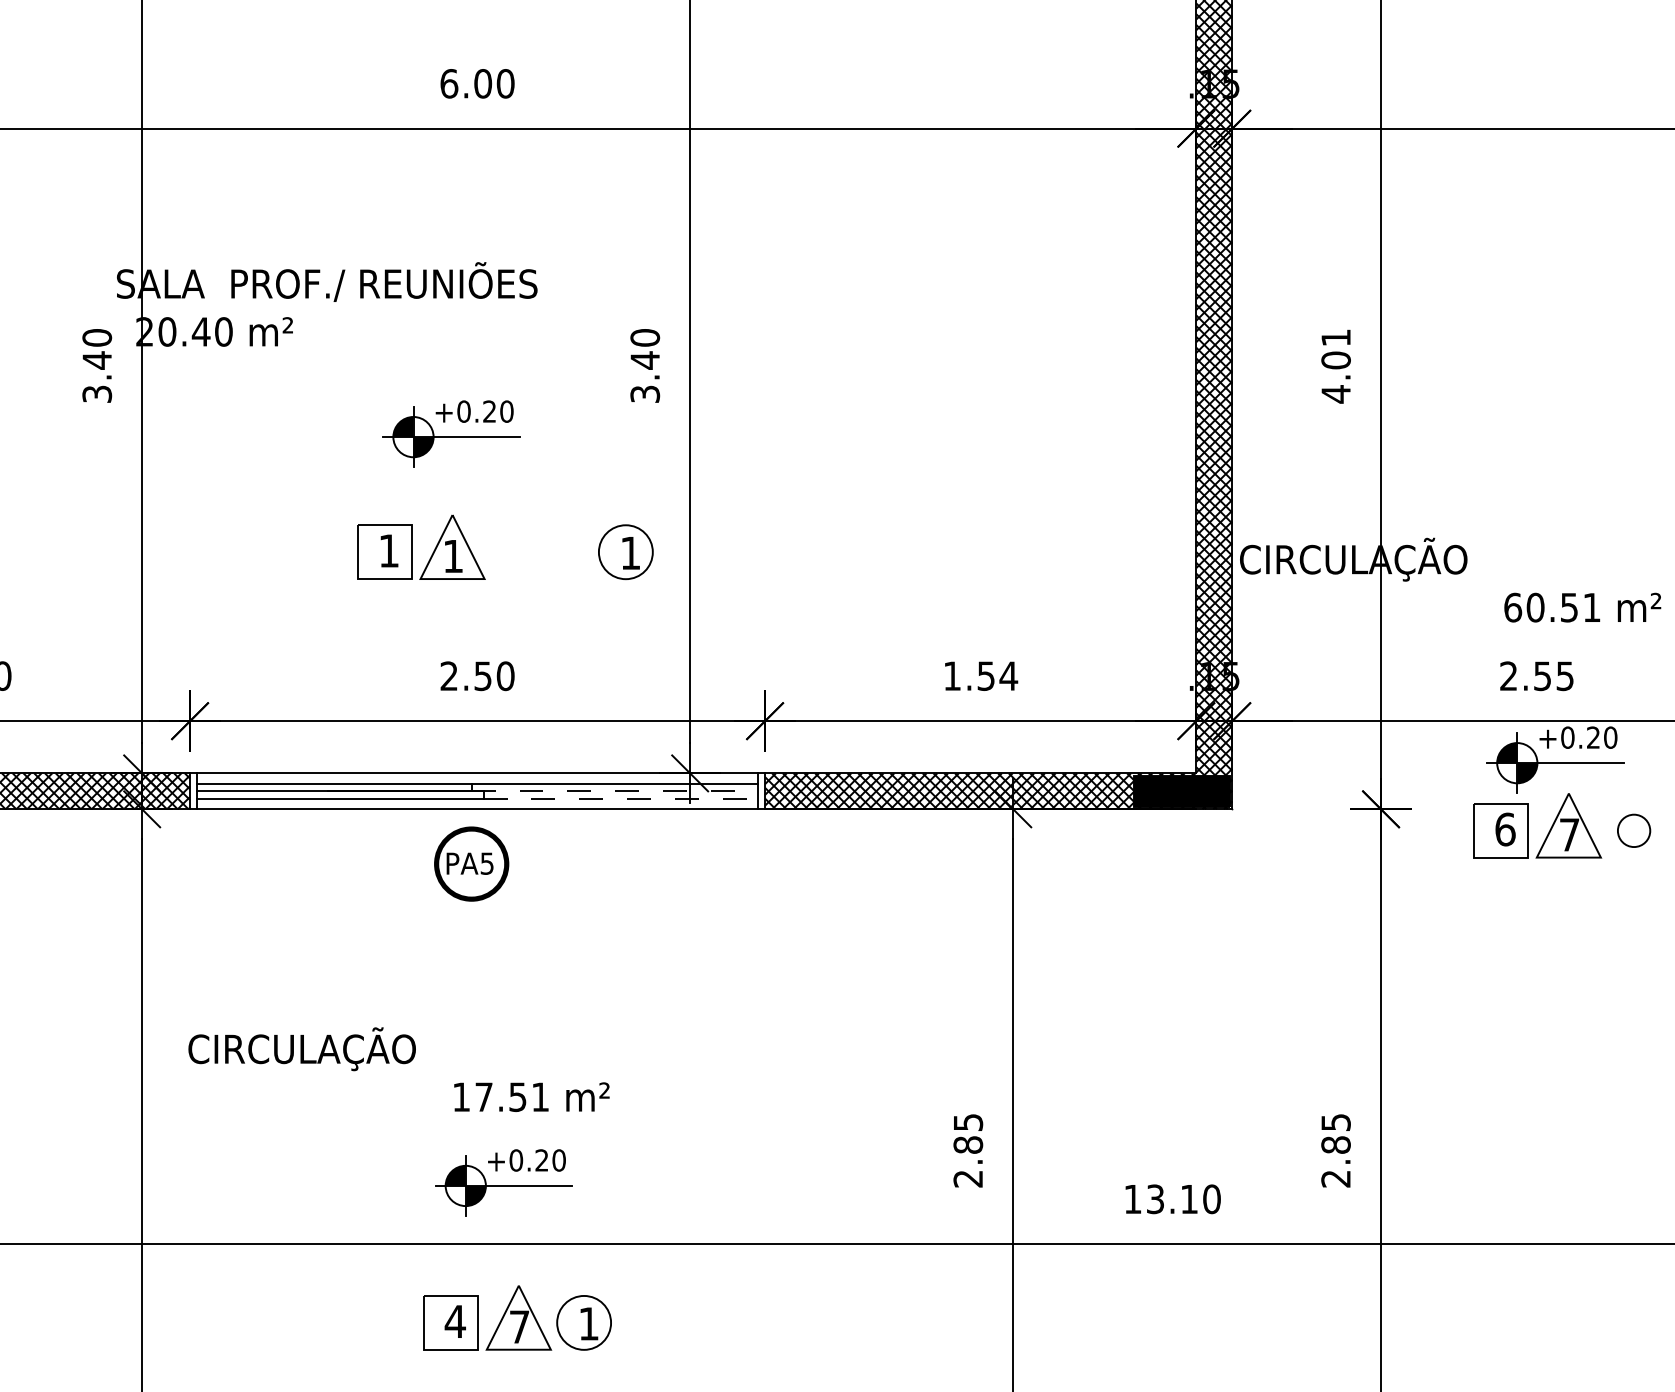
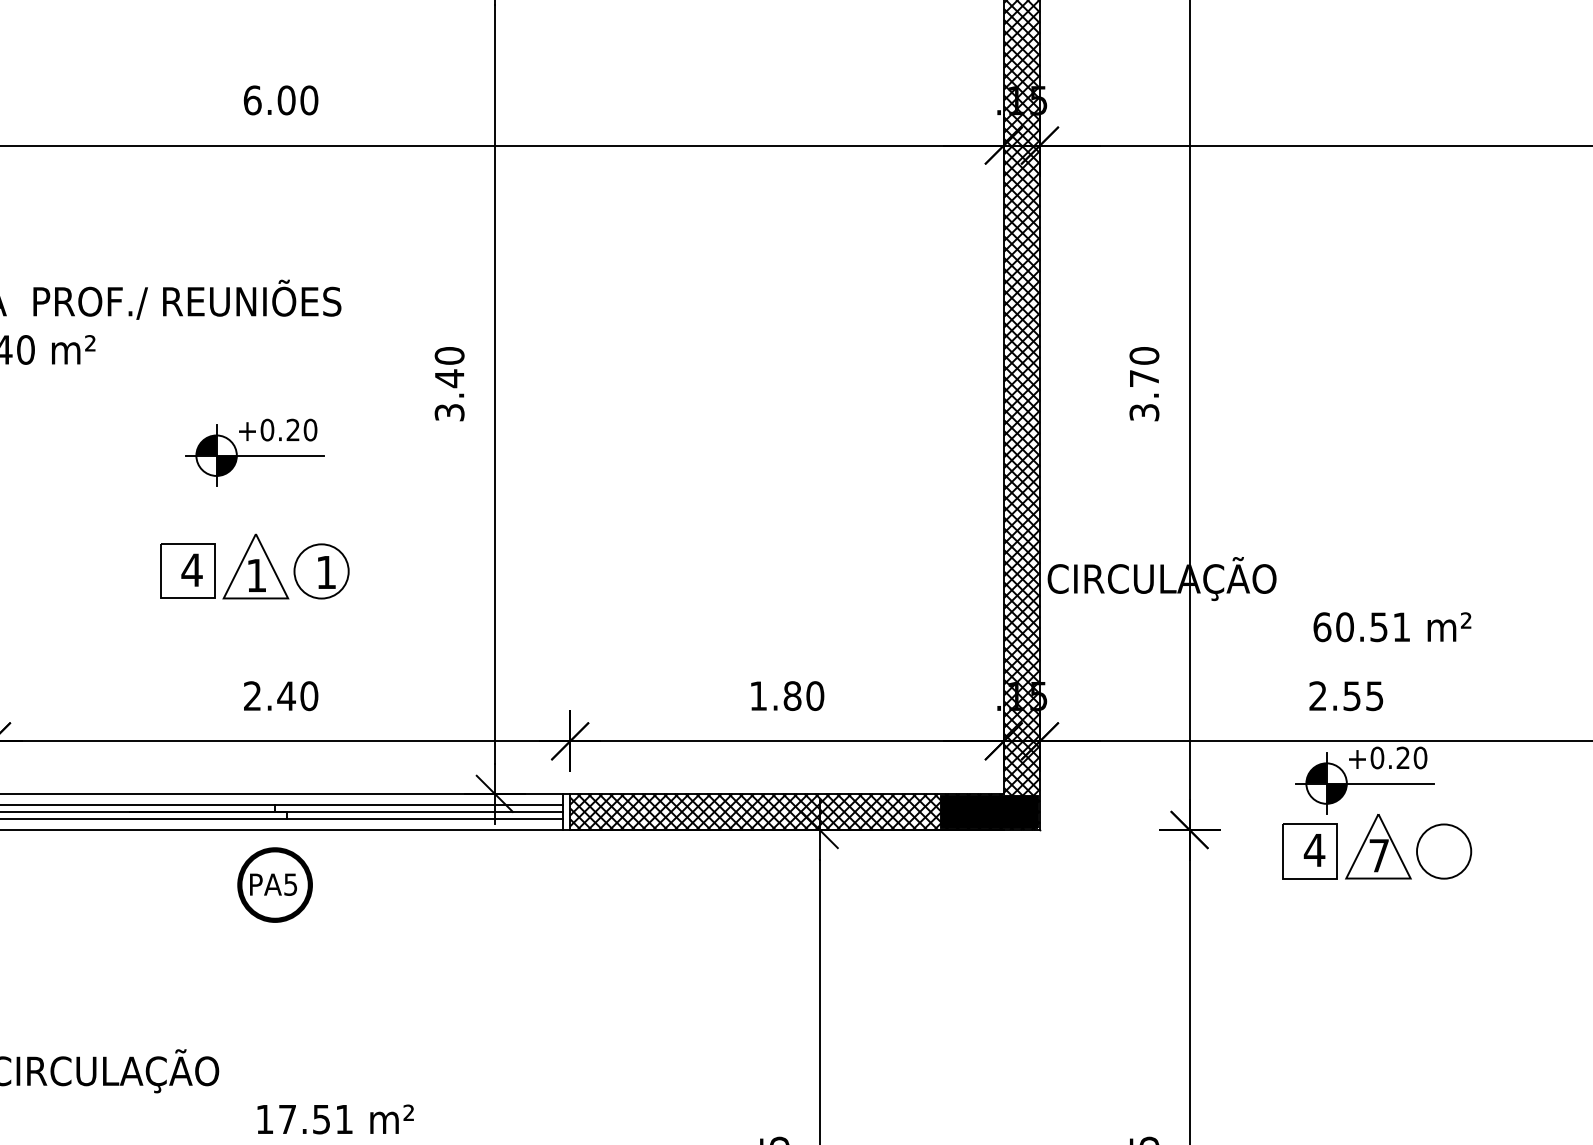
text: (1335, 366) -> (1143, 384), 4.01 -> 3.70
text: (388, 550) -> (191, 569), 1 -> 4
part: (625, 552) -> (321, 571), moved
text: (997, 675) -> (803, 695), 1.54 -> 1.80
text: (482, 676) -> (286, 696), 2.50 -> 2.40
line: (615, 791) -> (419, 812), dashed -> solid
line: (621, 798) -> (425, 819), dashed -> solid
text: (1504, 829) -> (1313, 850), 6 -> 4
circle: (1633, 830) -> (1443, 851), size x1.67

